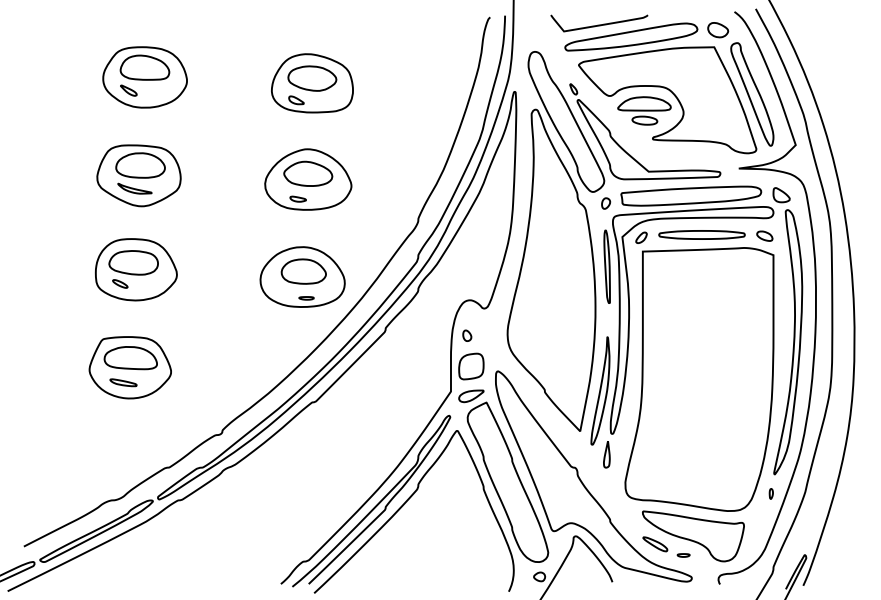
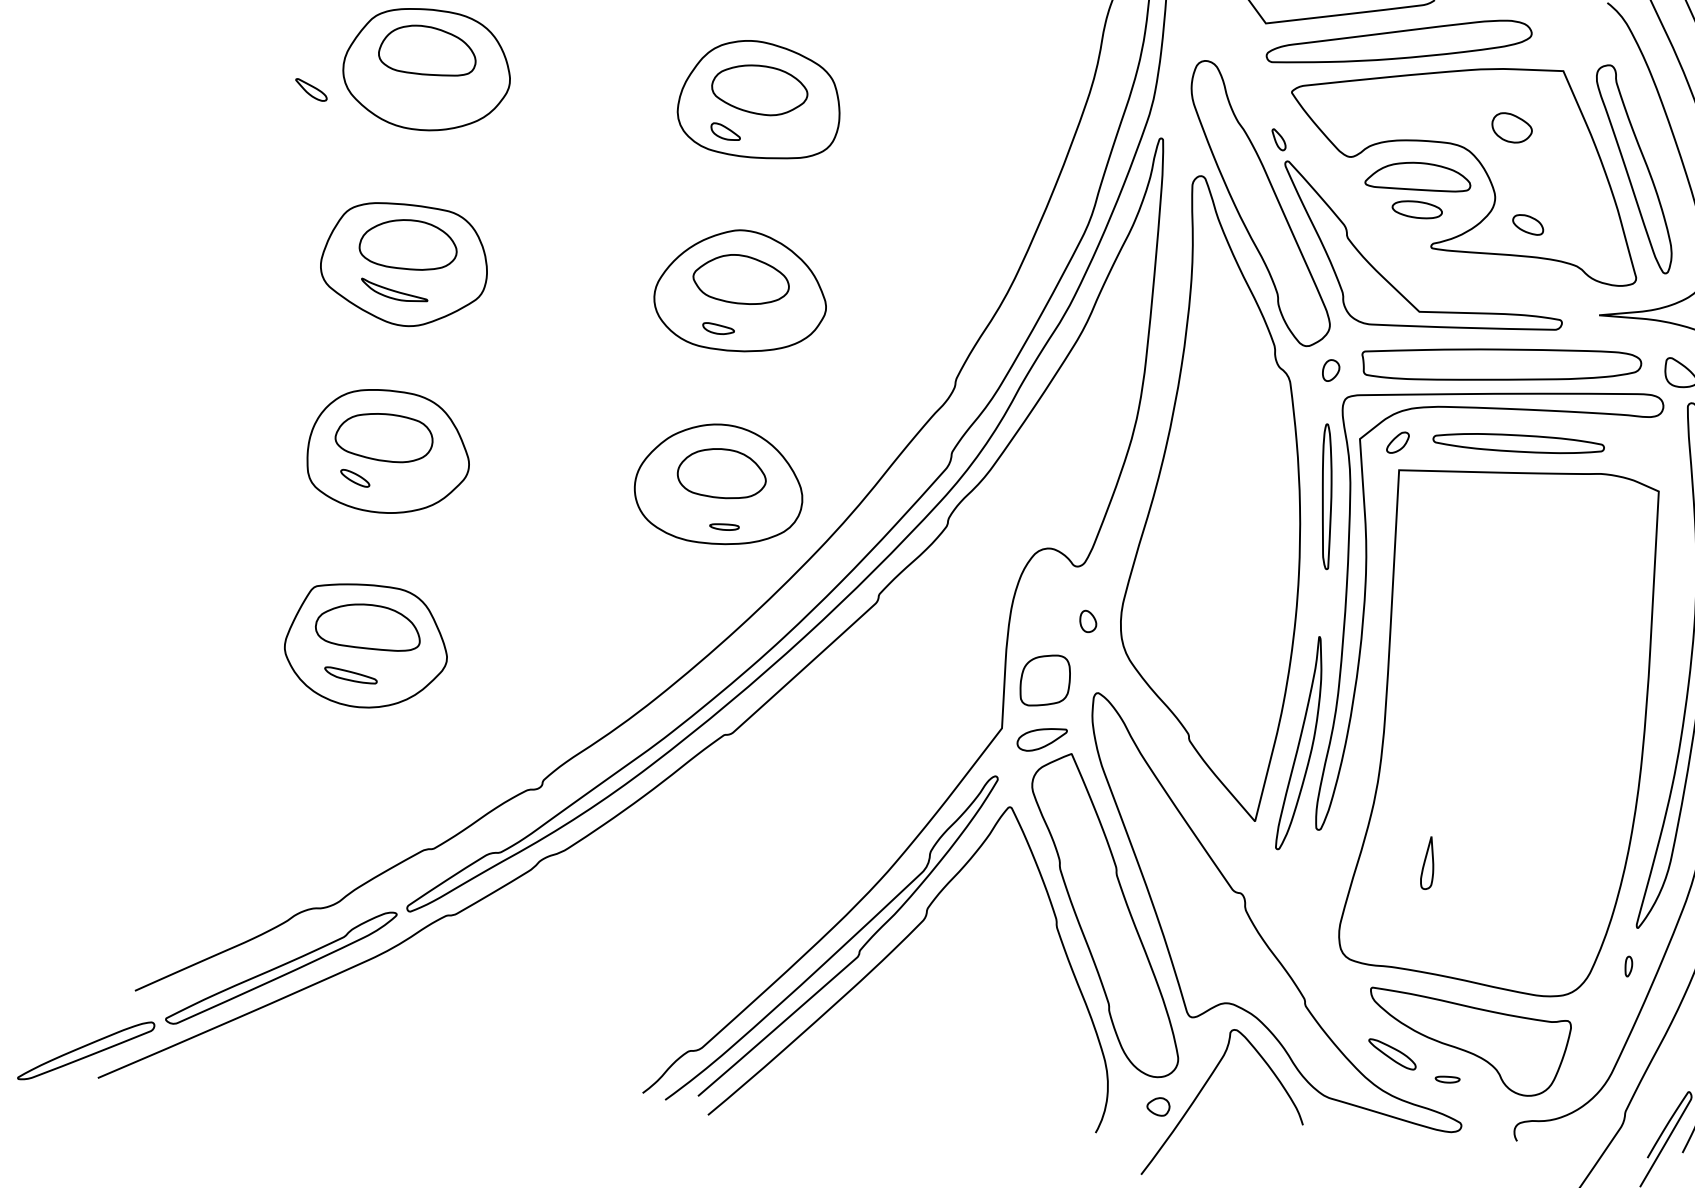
part: (718, 30) -> (1512, 128), moved
part: (128, 90) -> (310, 89), moved
part: (764, 235) -> (1527, 223), moved
part: (467, 335) -> (1088, 620), moved
part: (606, 454) -> (1427, 862), moved

